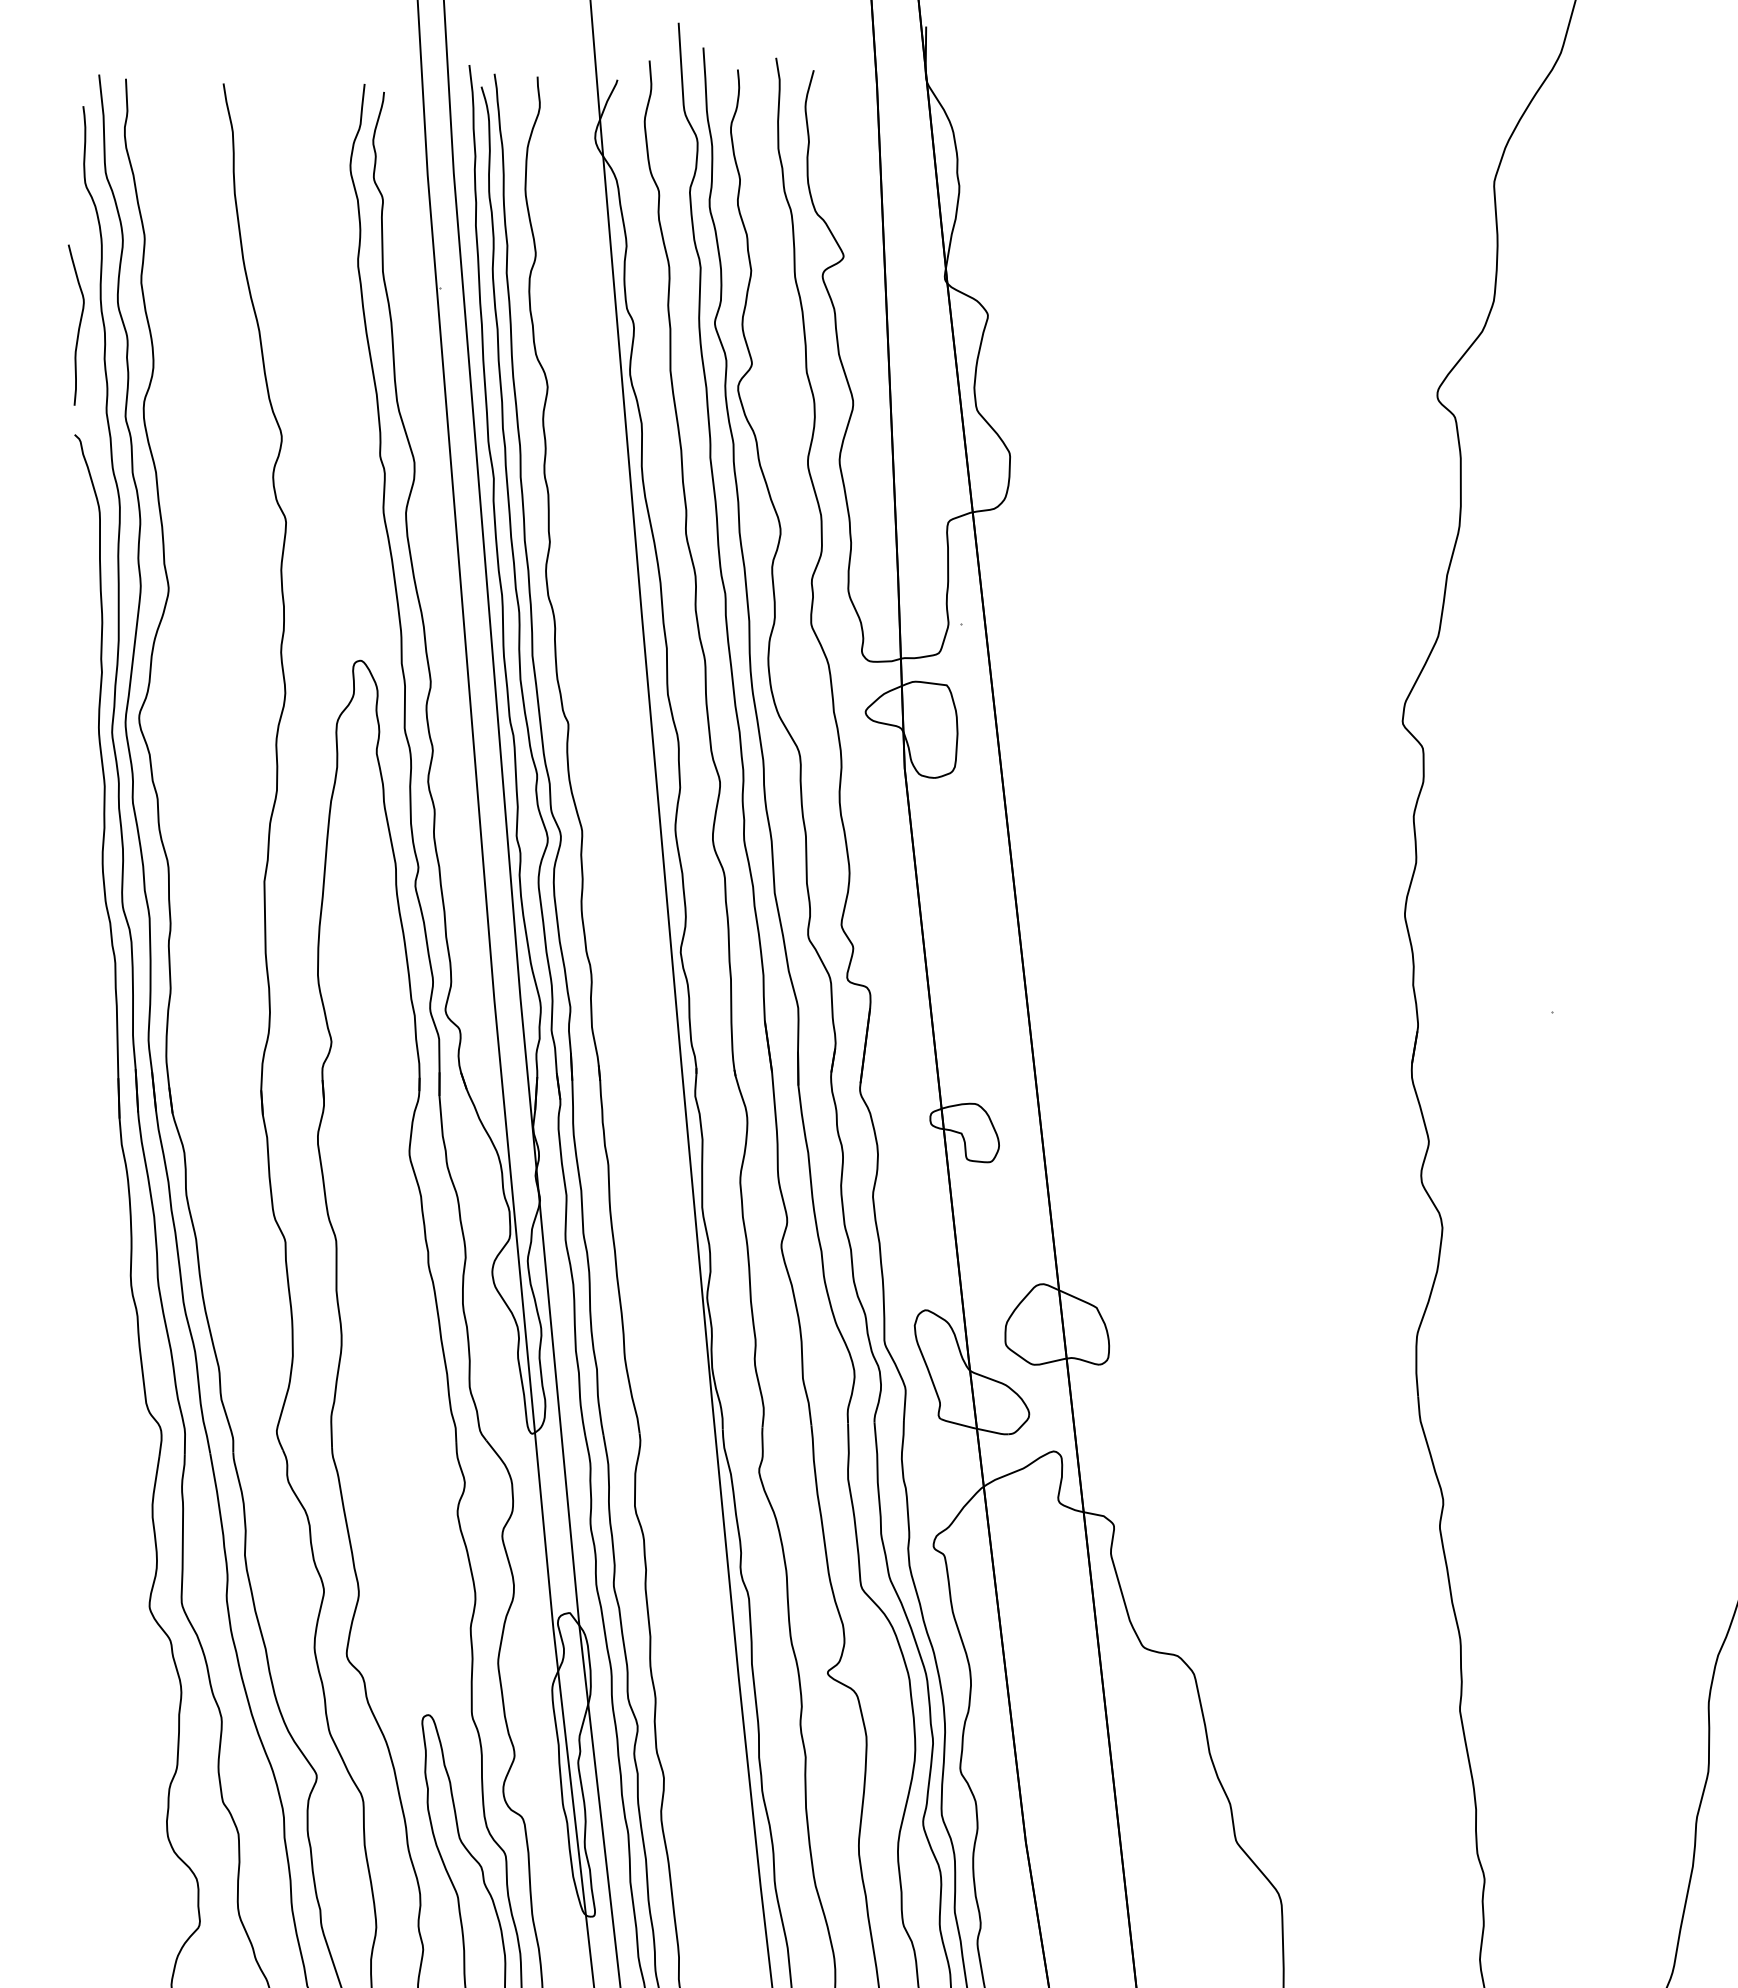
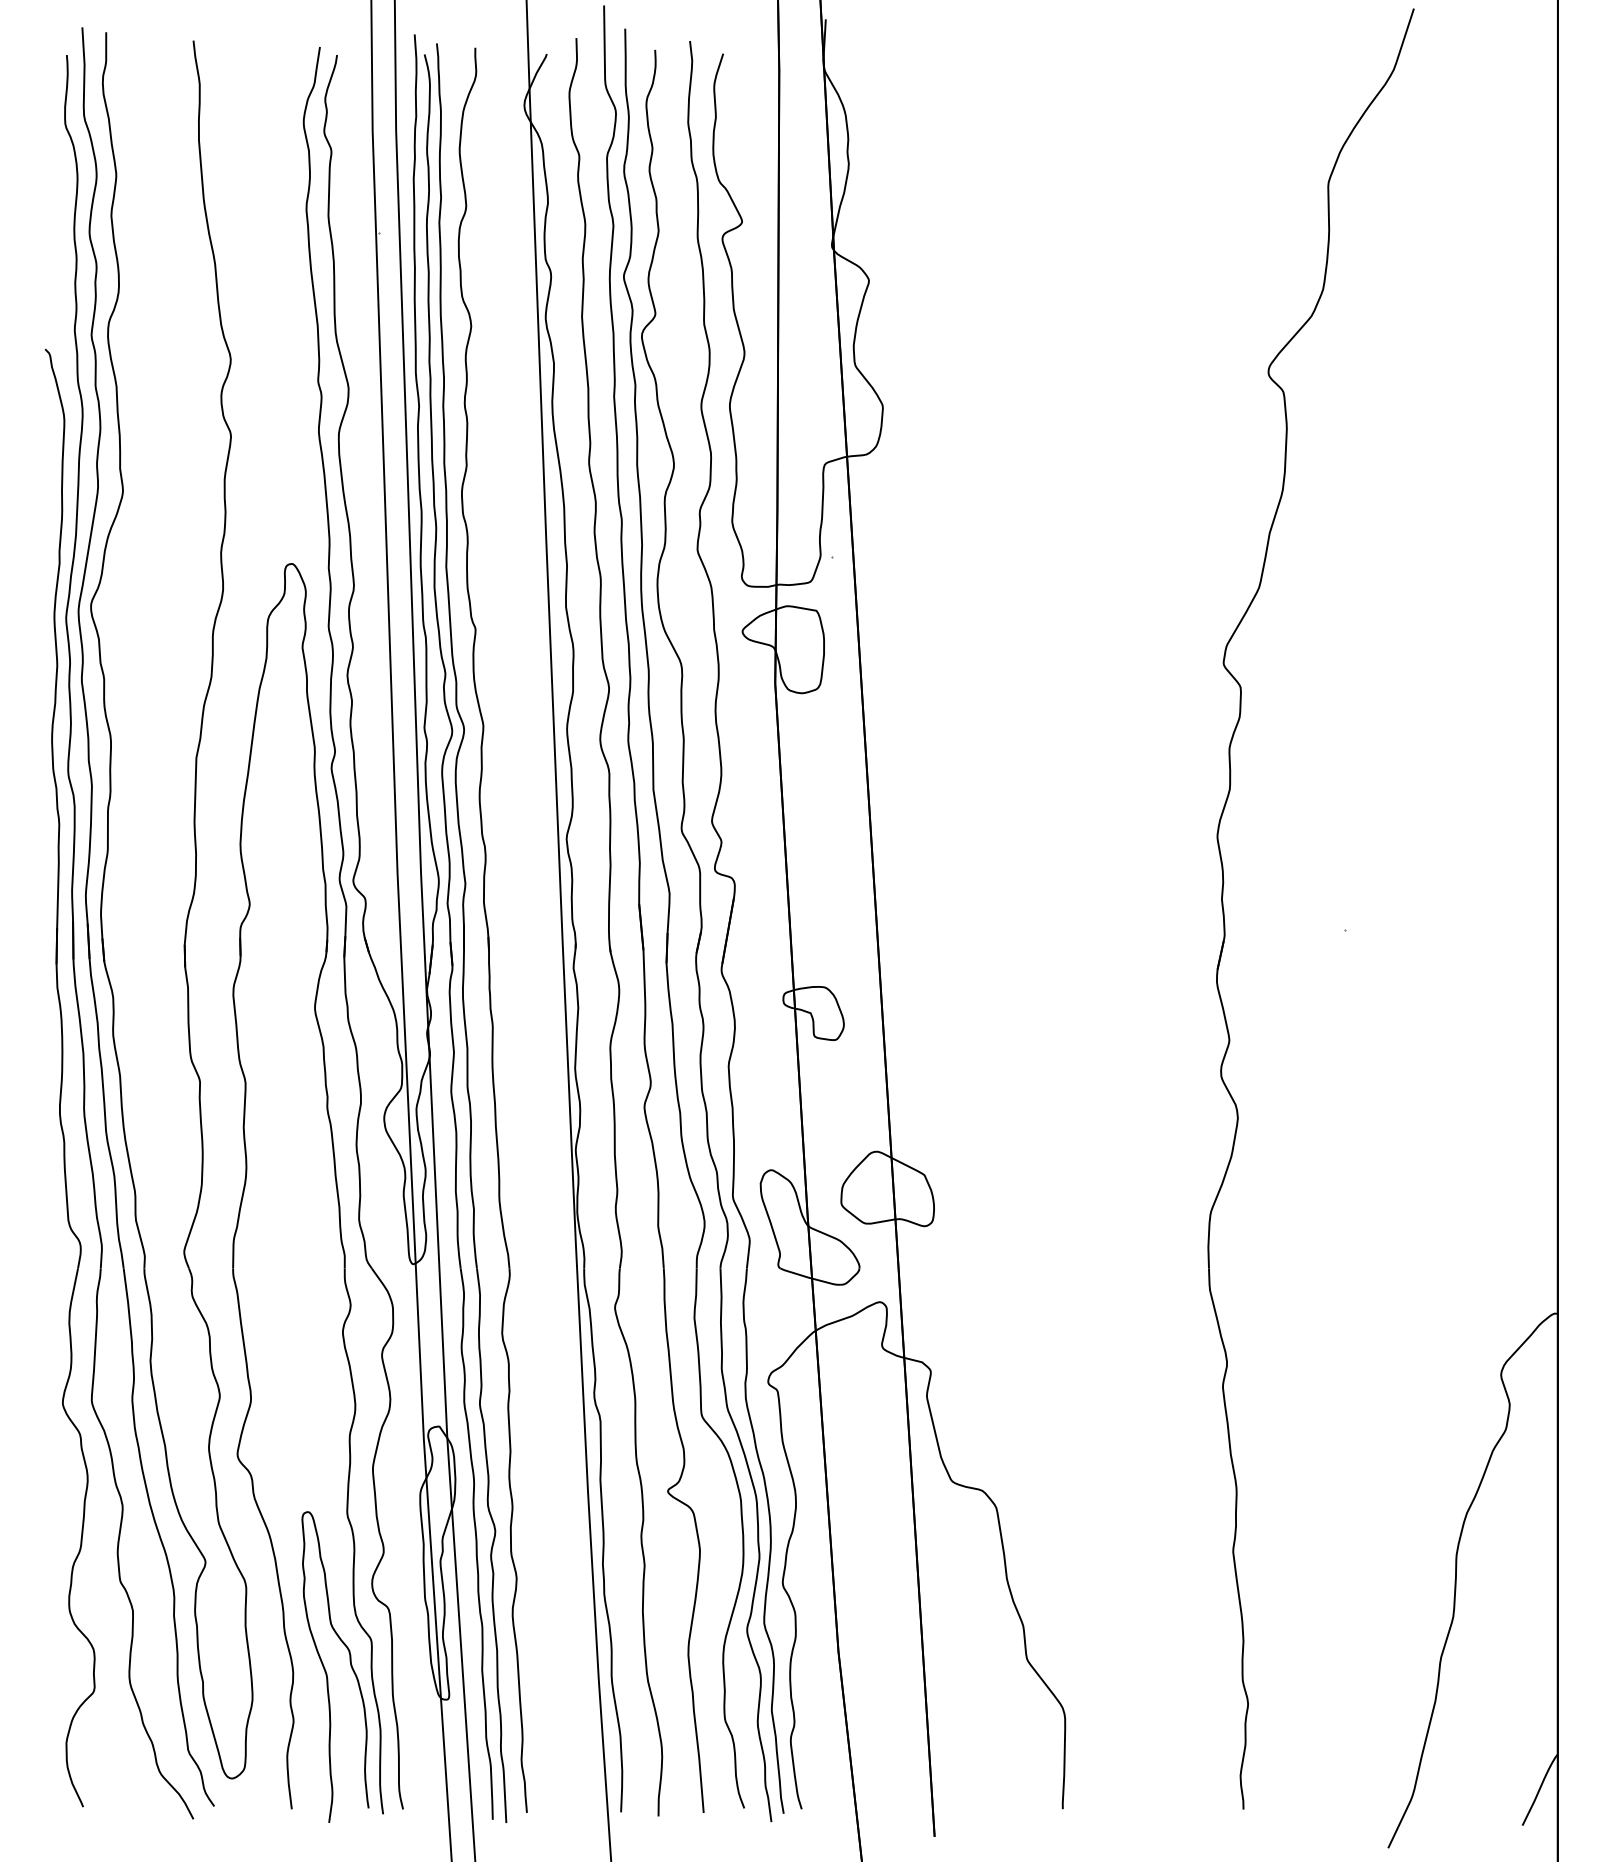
curve: (78, 324) -> (53, 250), removed

